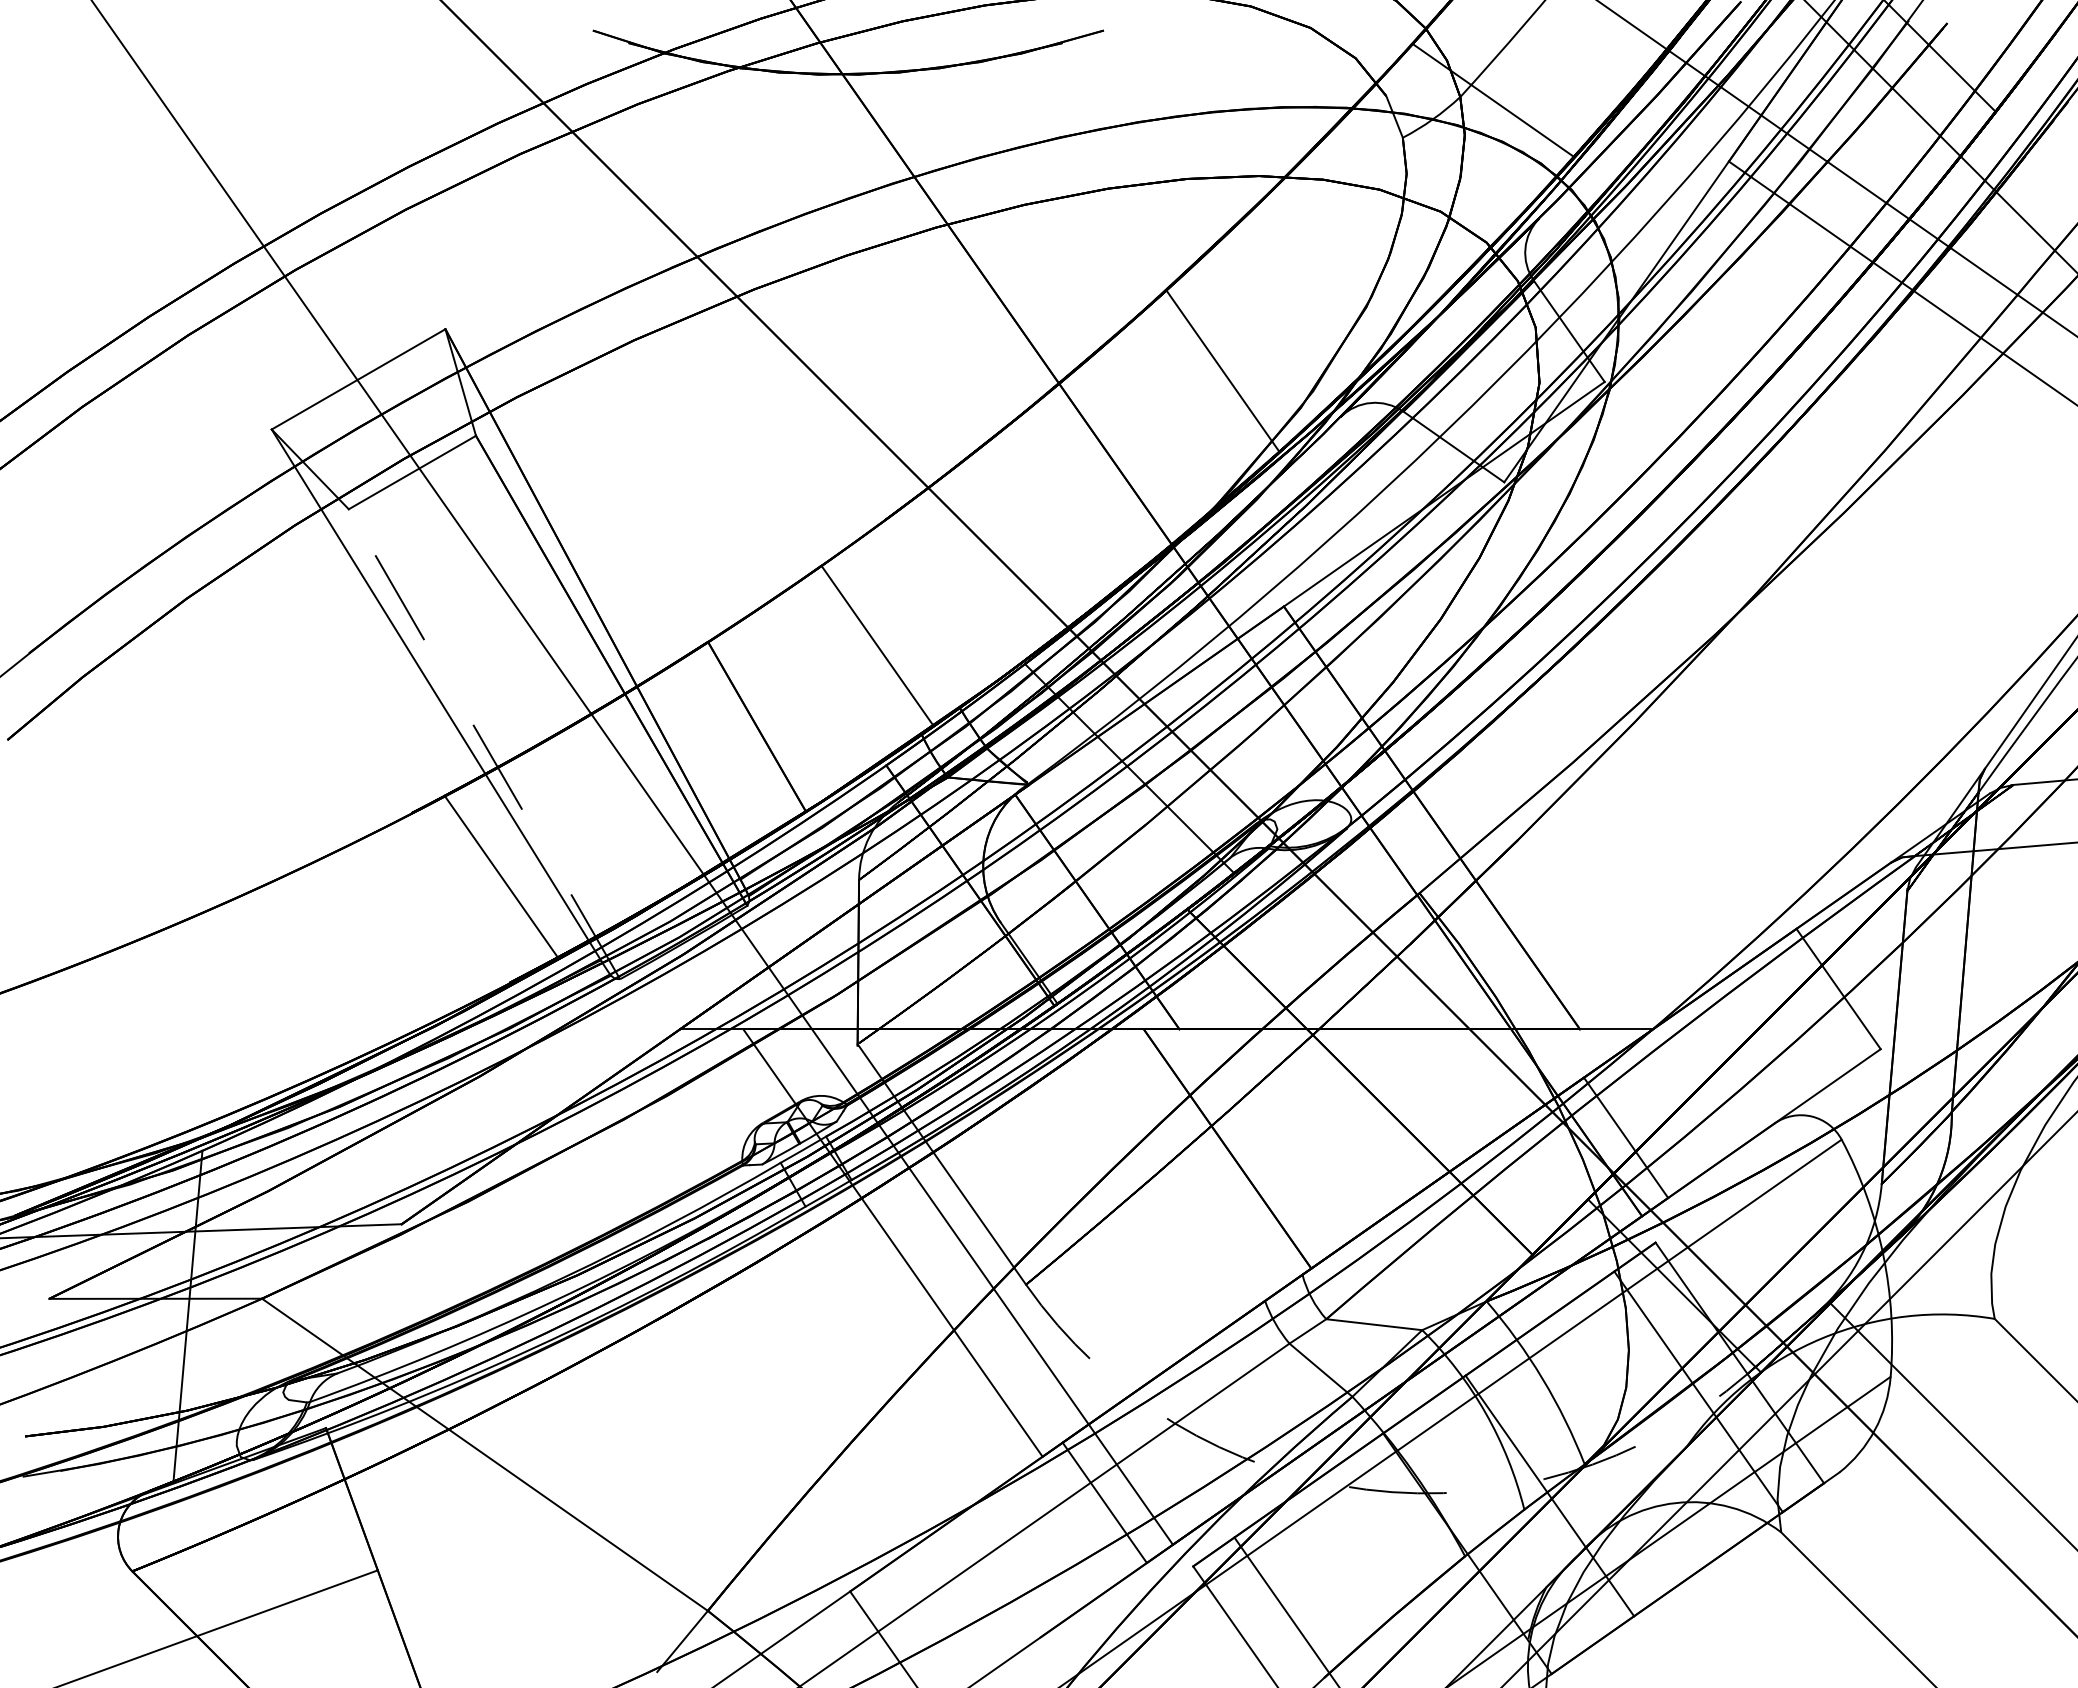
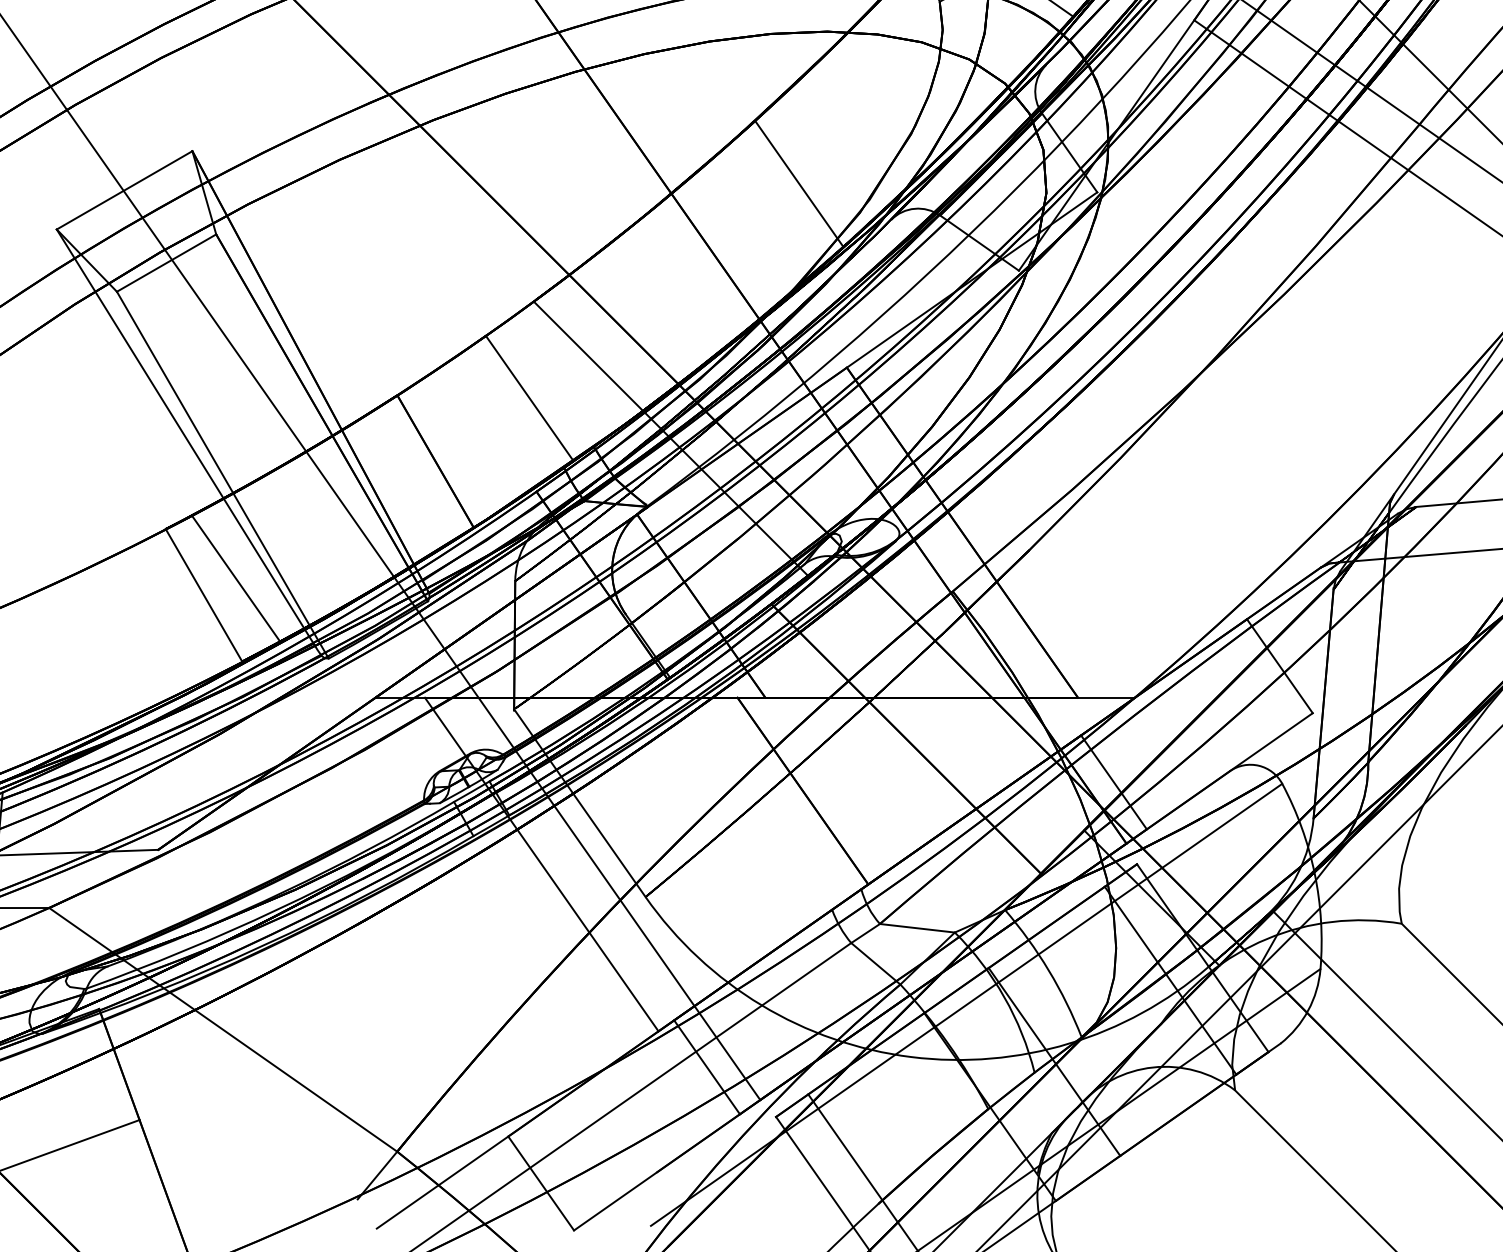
line: (953, 592) -> (588, 356), added
line: (484, 743) -> (222, 474), dashed -> solid
line: (460, 897) -> (204, 594), added
arc: (1366, 1489) -> (911, 1056), dashed -> solid

